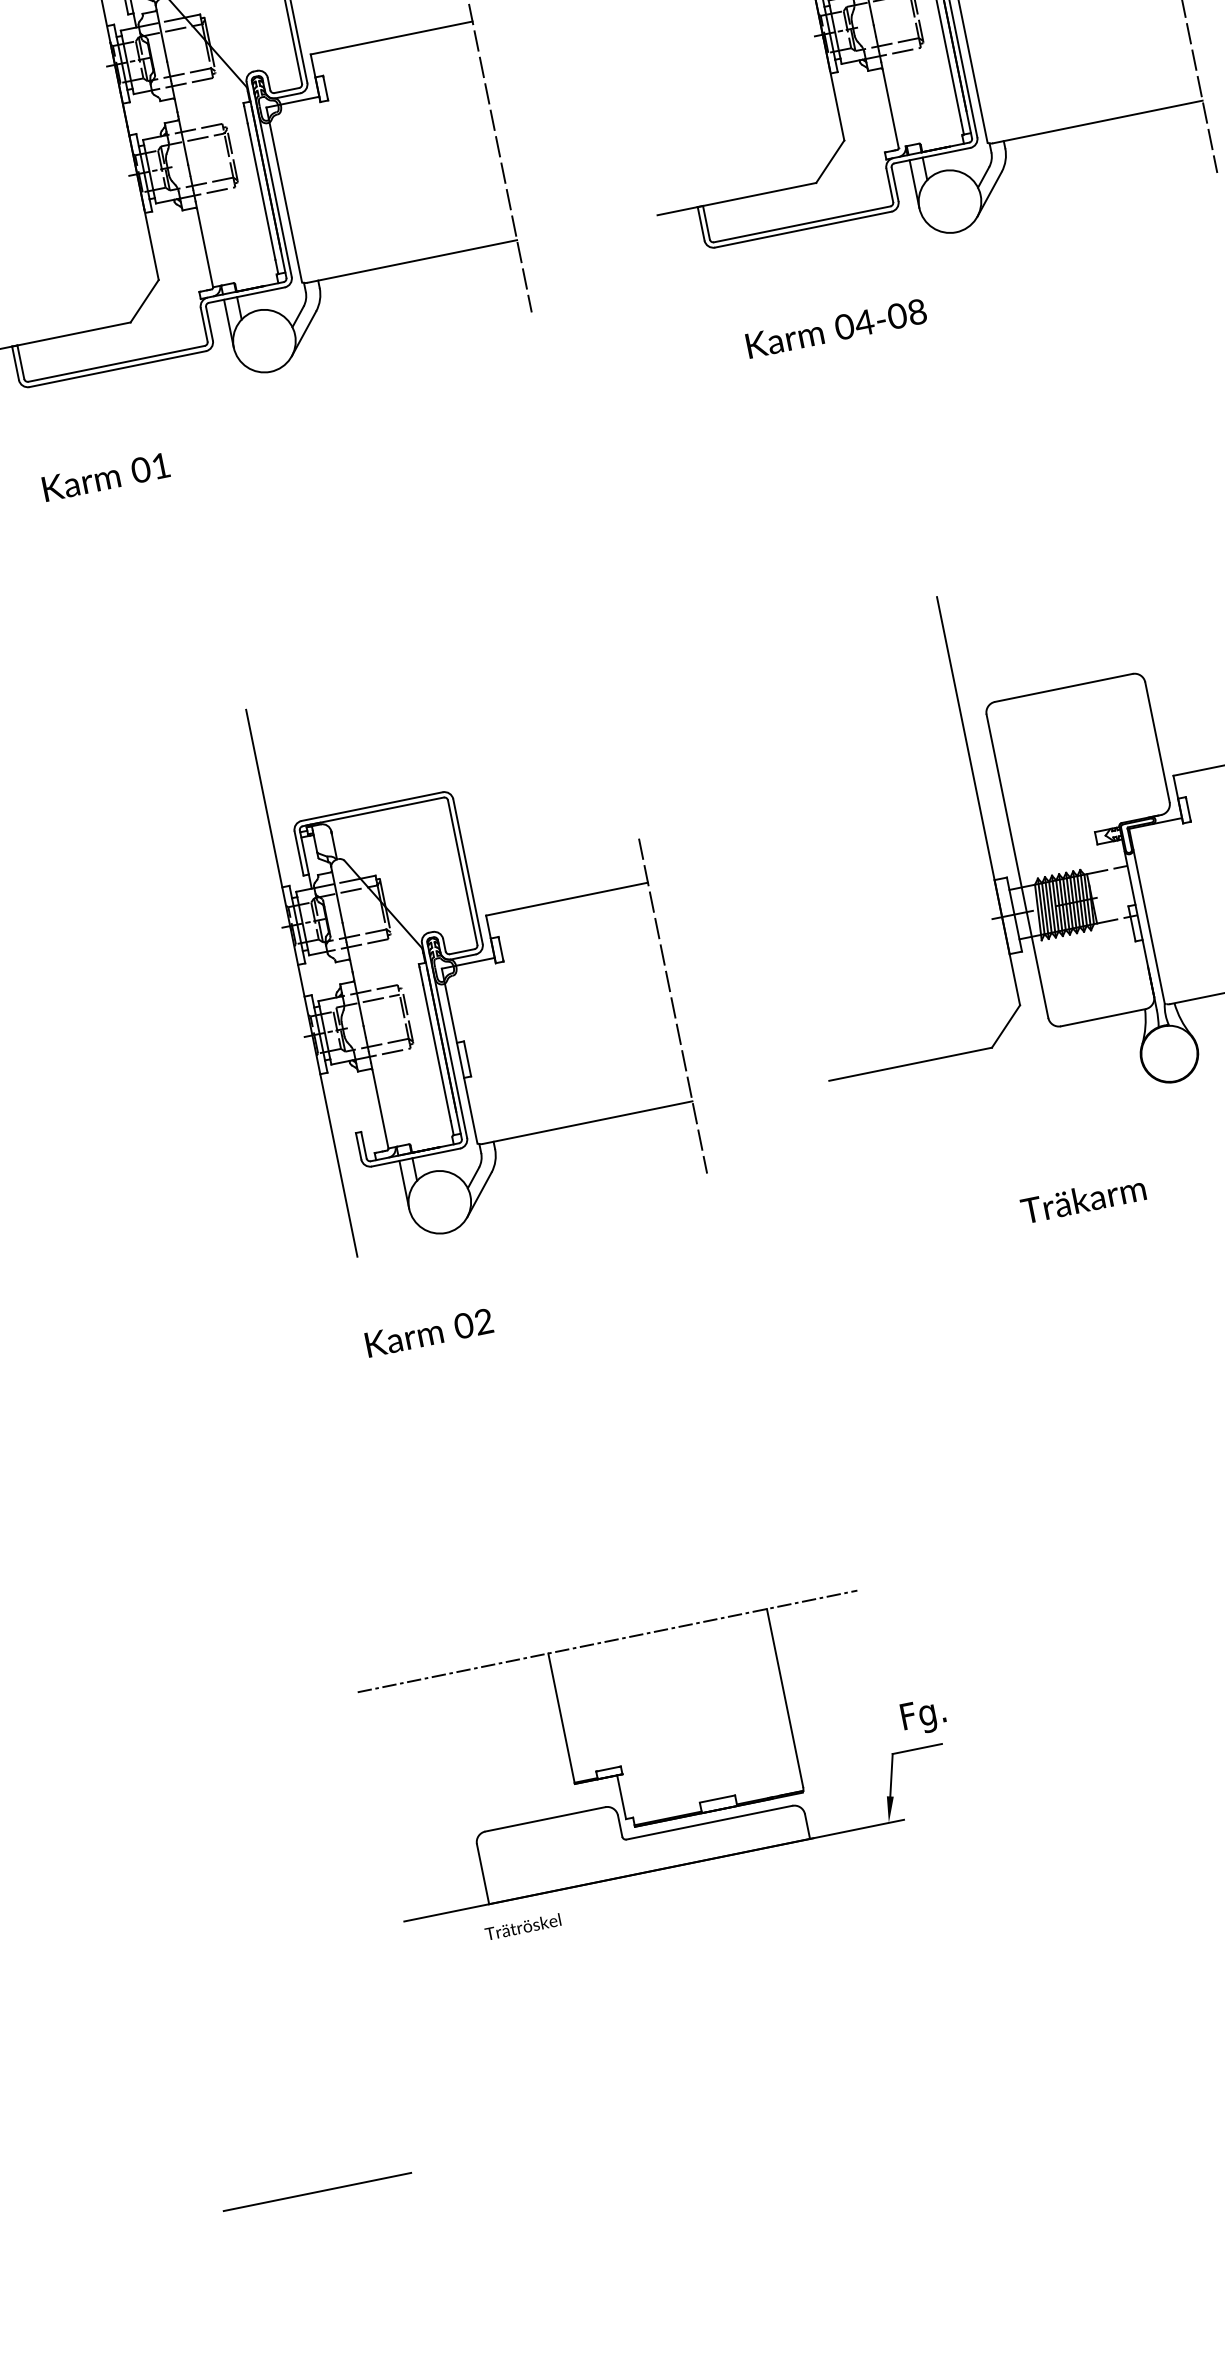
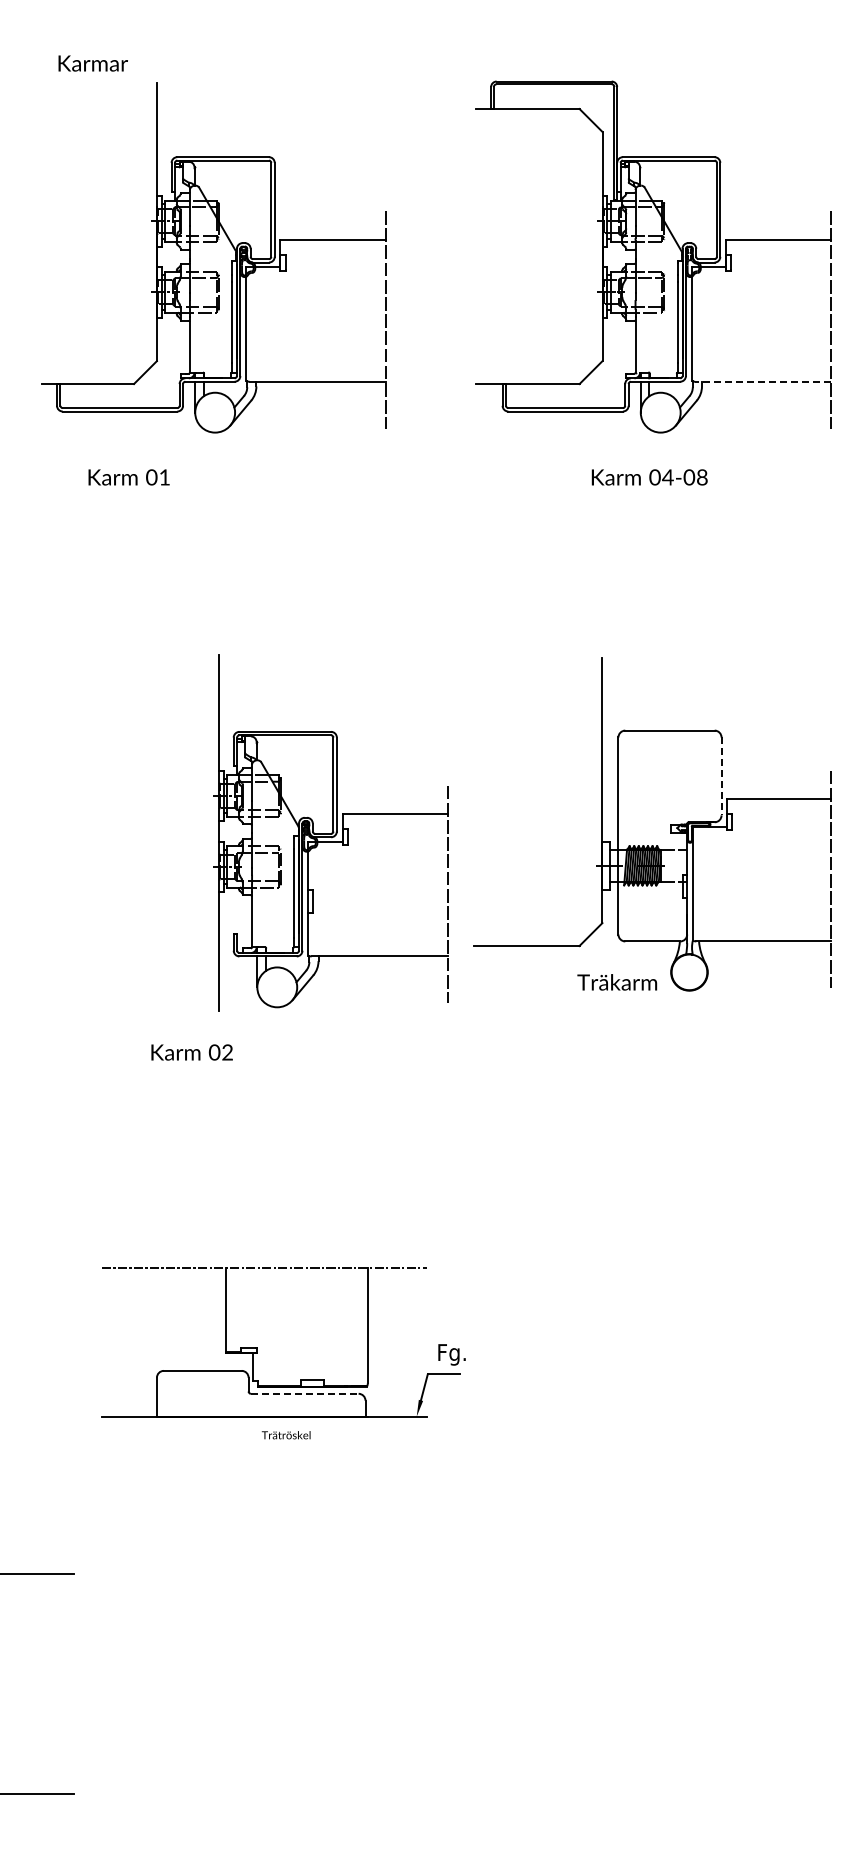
line: (1096, 121) -> (762, 381), solid -> dashed
text: (836, 328) -> (649, 477), moved
text: (105, 477) -> (128, 477), moved
line: (1157, 742) -> (721, 776), solid -> dashed
part: (473, 947) -> (330, 832), moved
text: (1083, 1199) -> (617, 982), moved
line: (708, 1822) -> (304, 1393), solid -> dashed
text: (522, 1927) -> (285, 1435), moved

